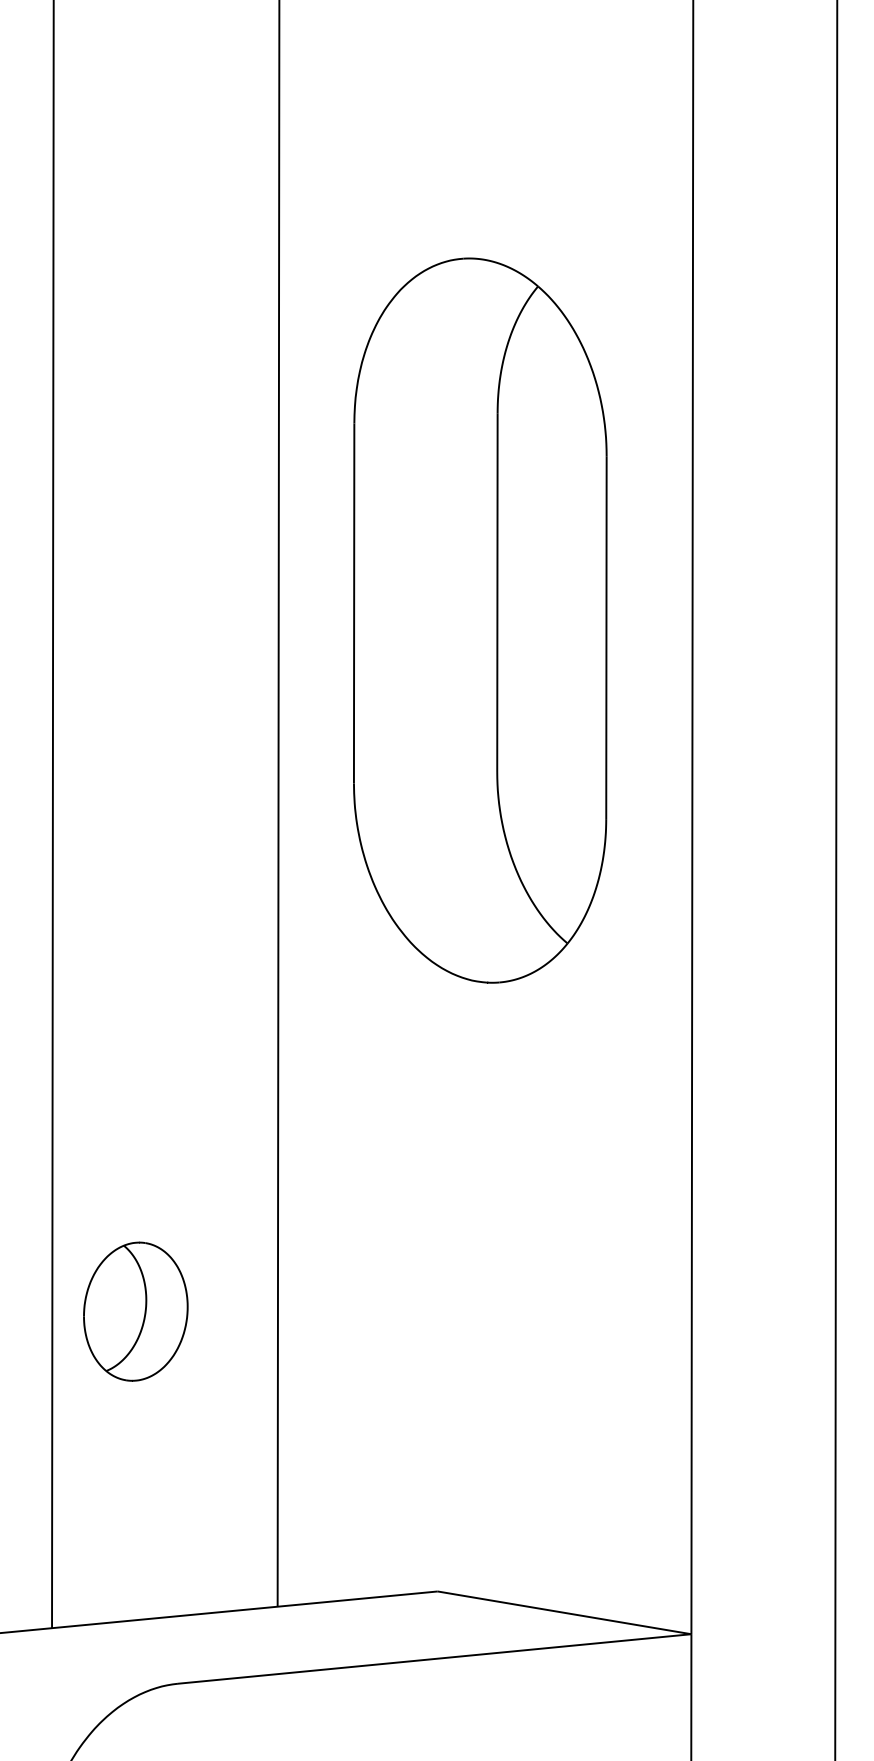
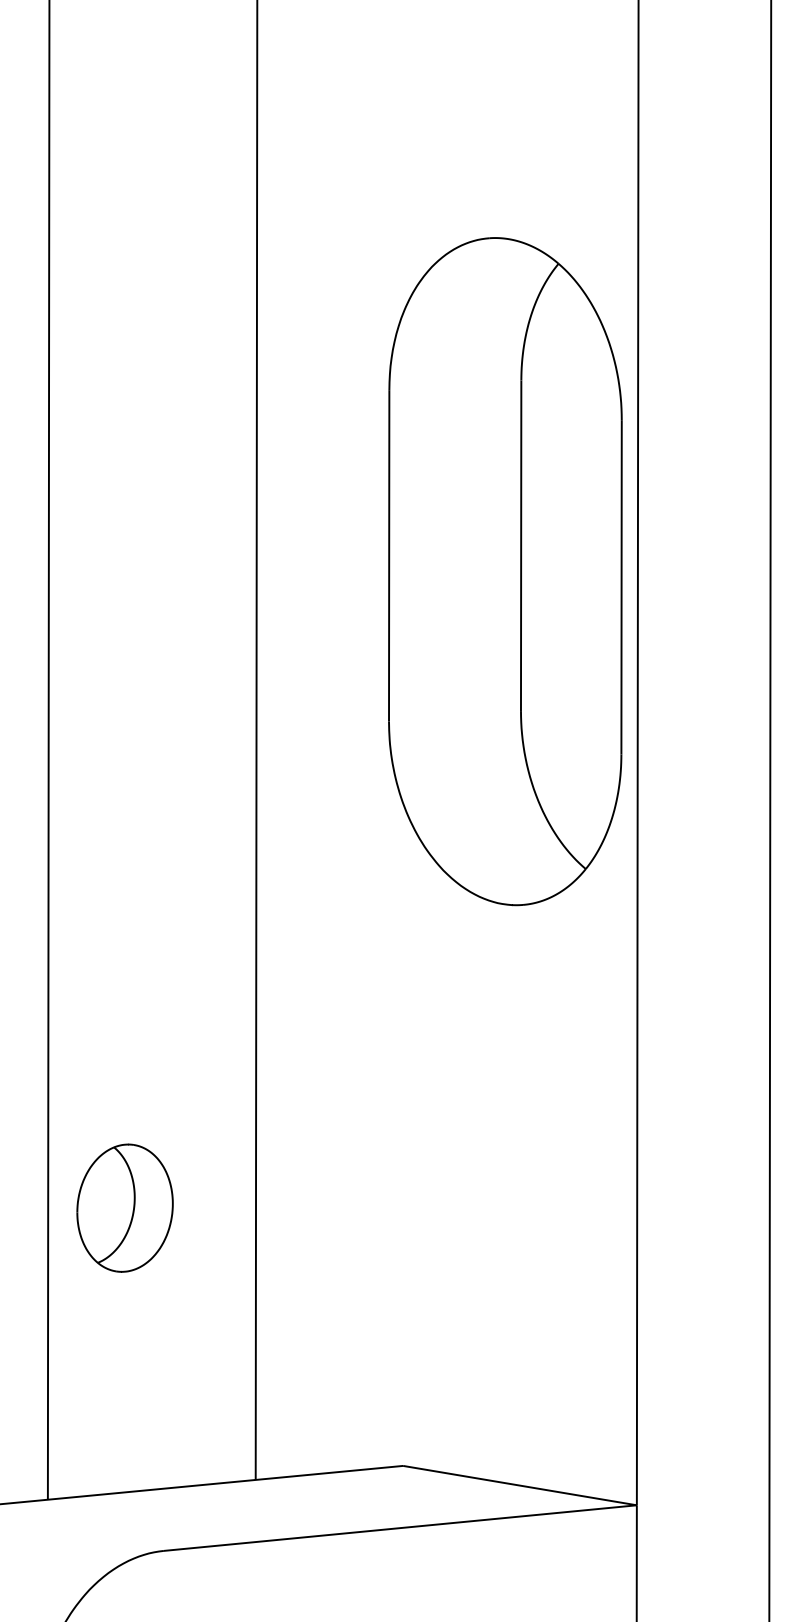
part: (480, 620) -> (505, 571), moved

